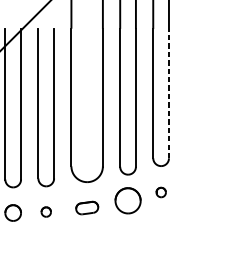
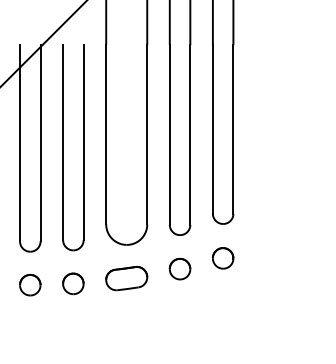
line: (169, 93) -> (233, 129), dashed -> solid
part: (161, 192) -> (223, 258), size x1.67
part: (127, 200) -> (179, 268), size x0.62
part: (86, 207) -> (126, 278), size x1.43
part: (46, 211) -> (73, 283), size x1.67

